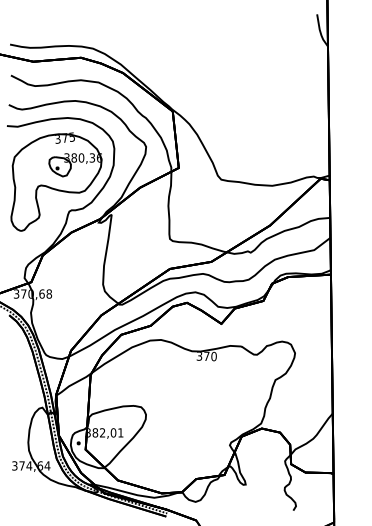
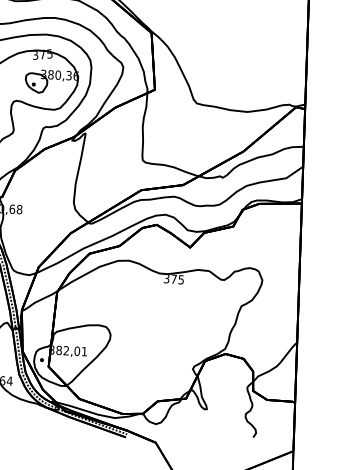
text: (213, 356) -> (180, 279), 370 -> 375

